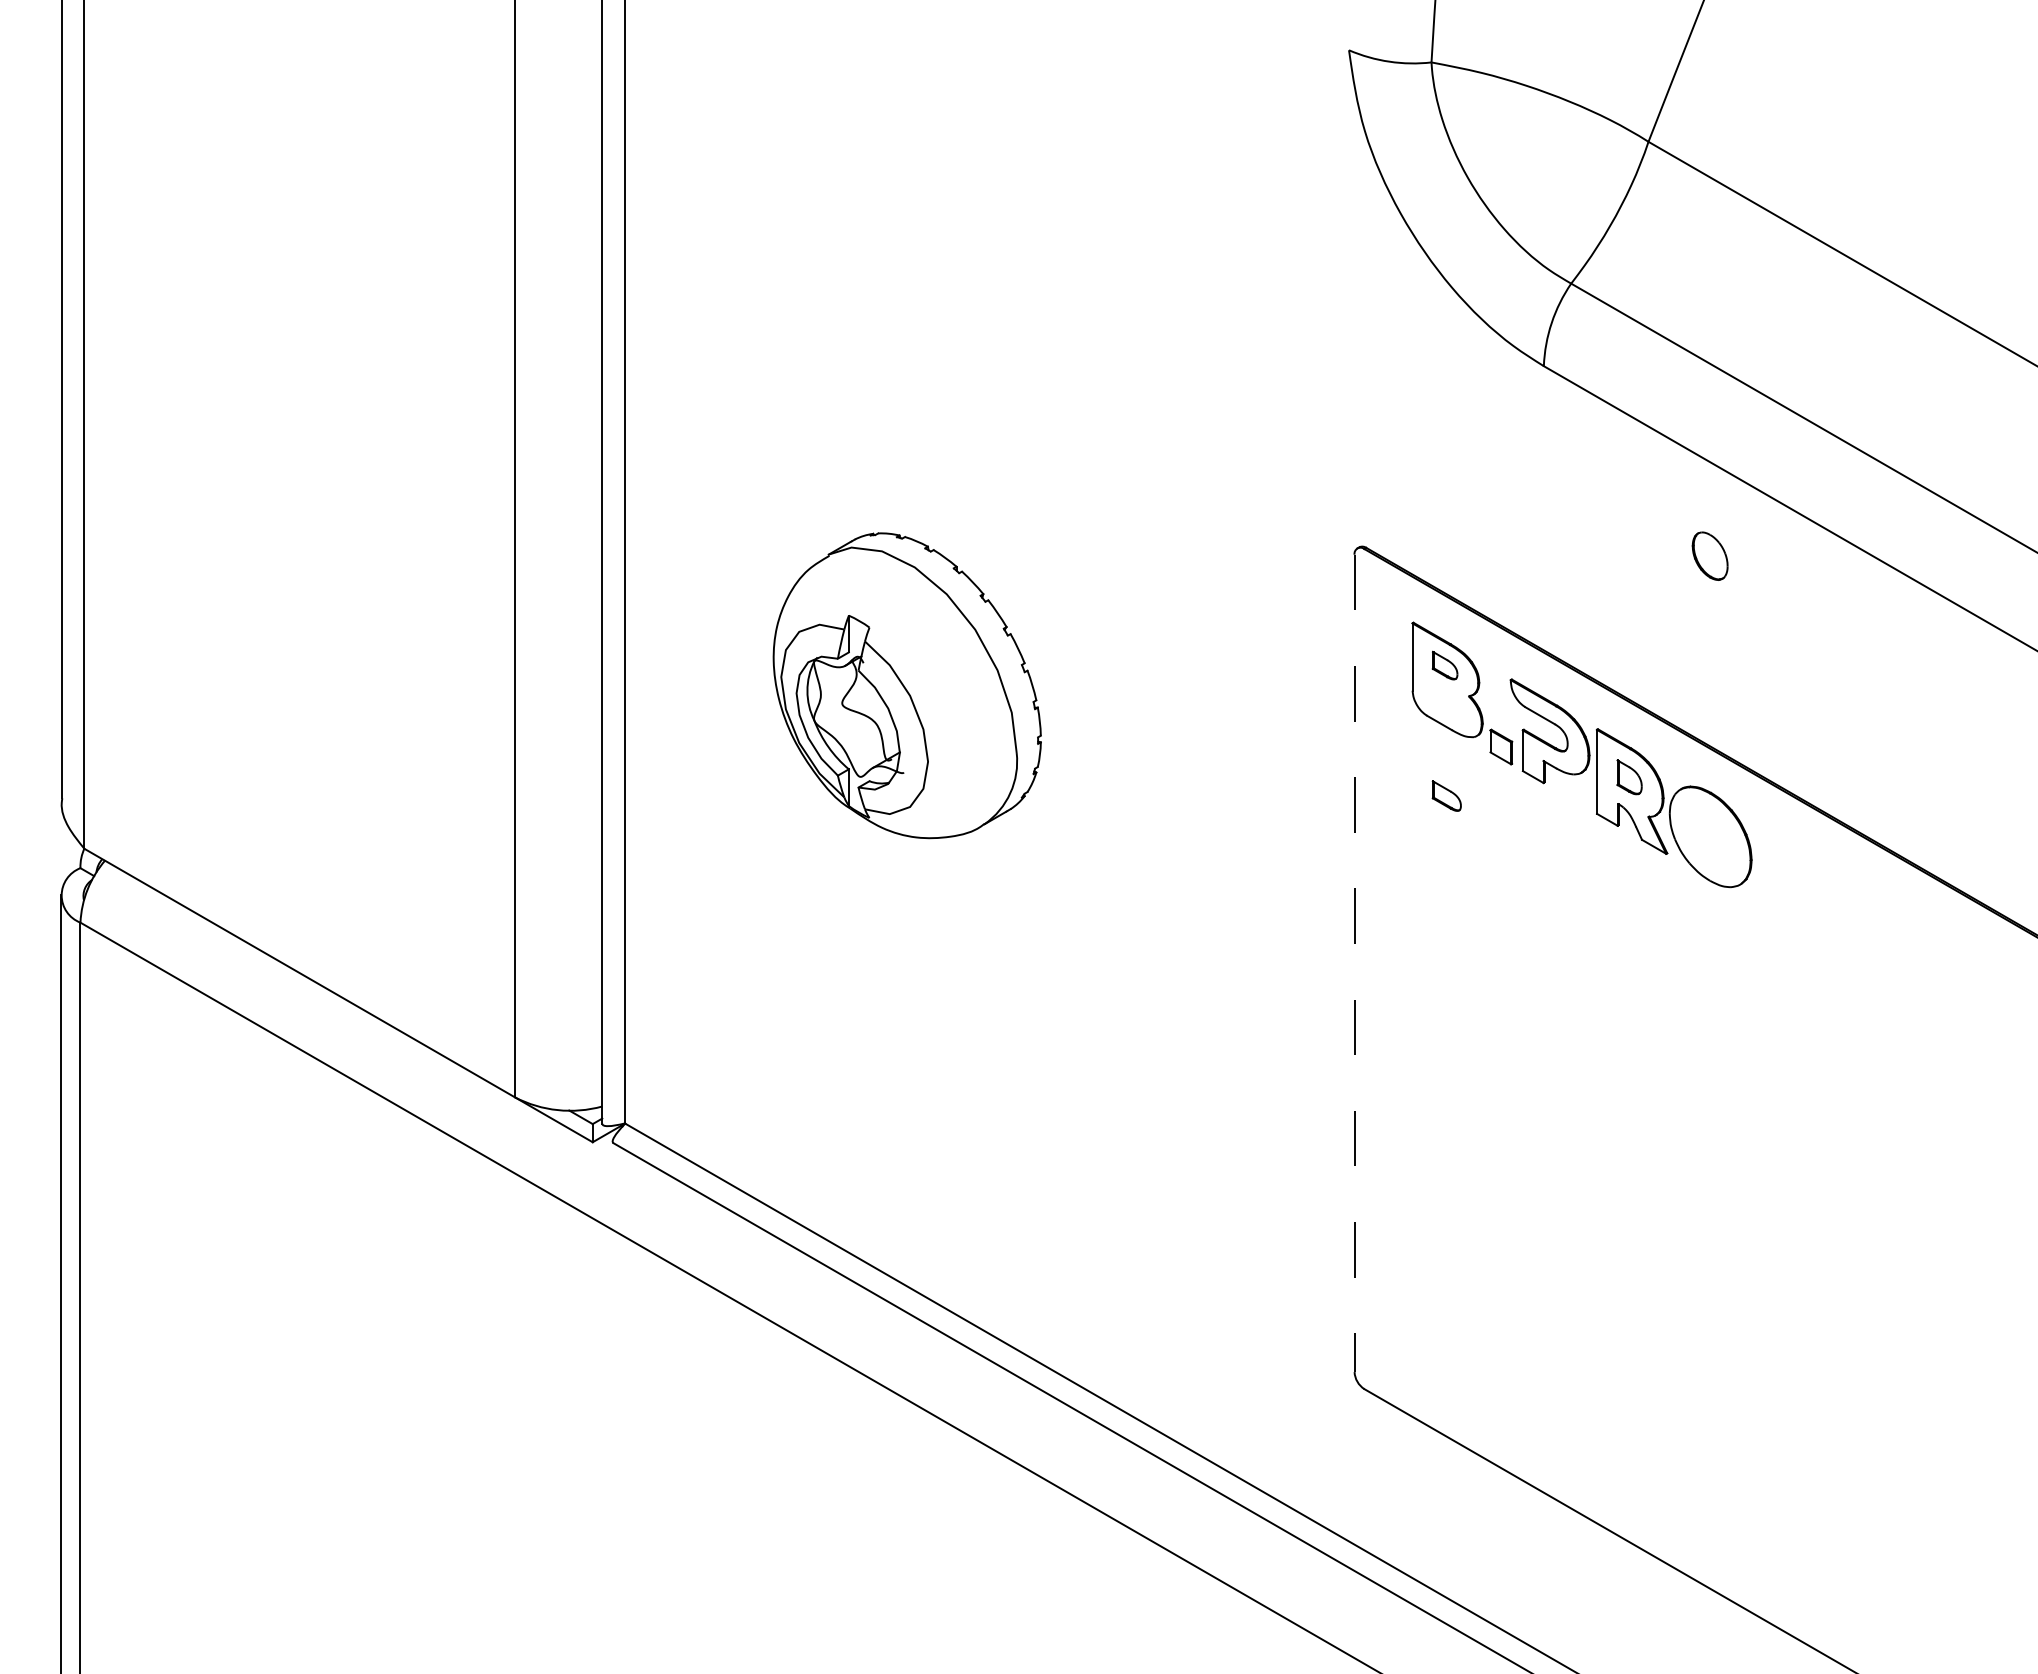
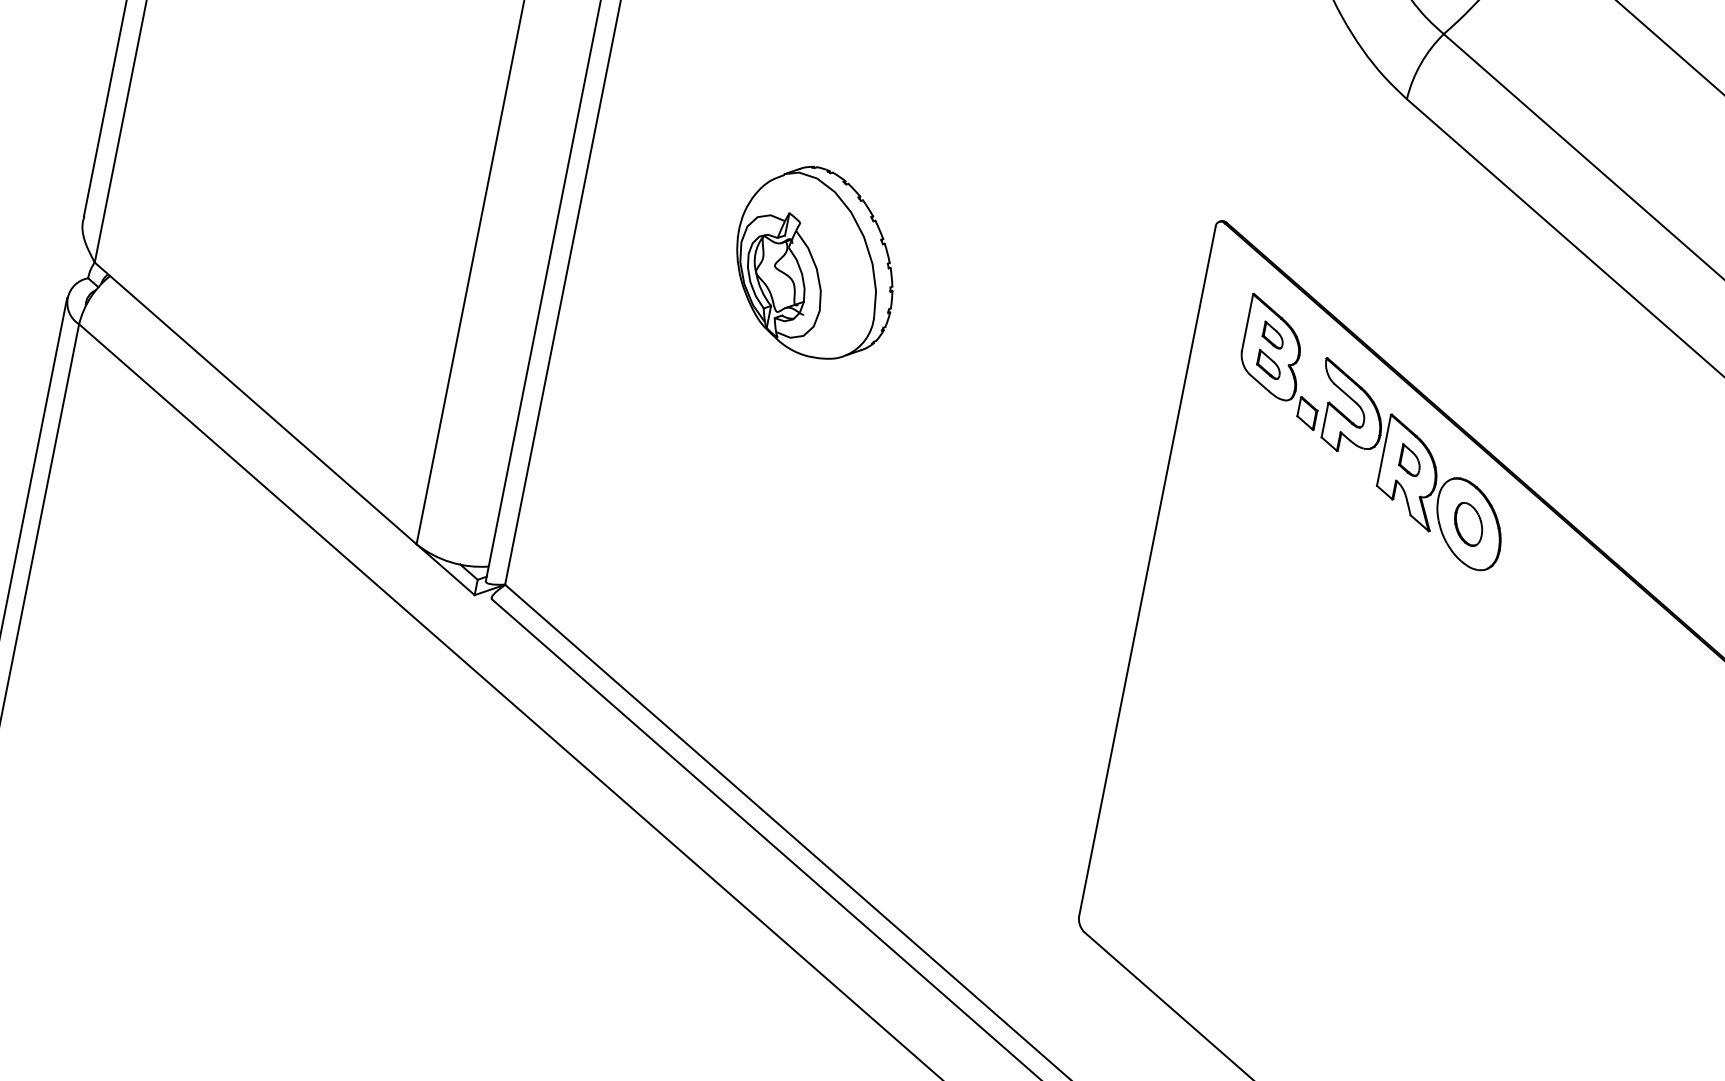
part: (1709, 555) -> (1468, 523), moved
part: (906, 685) -> (815, 262), size x0.71
part: (1446, 795) -> (1269, 364), moved
line: (1354, 963) -> (1147, 571), dashed -> solid

